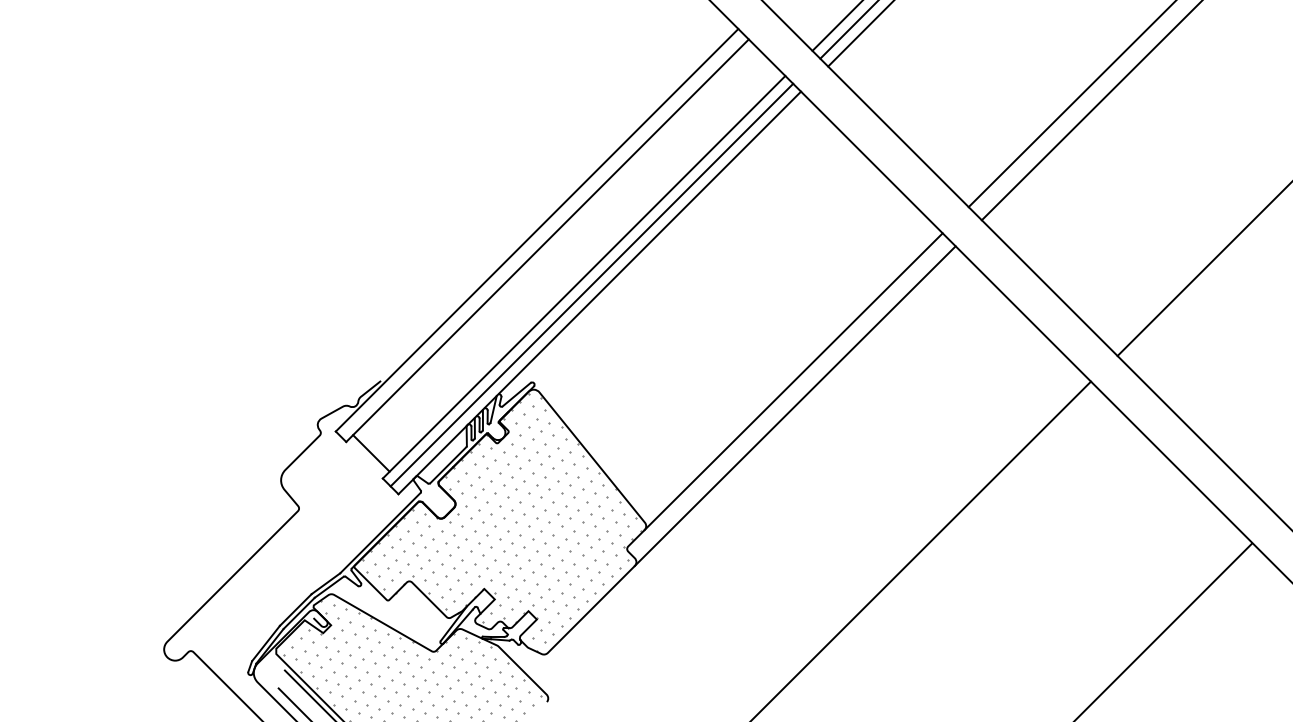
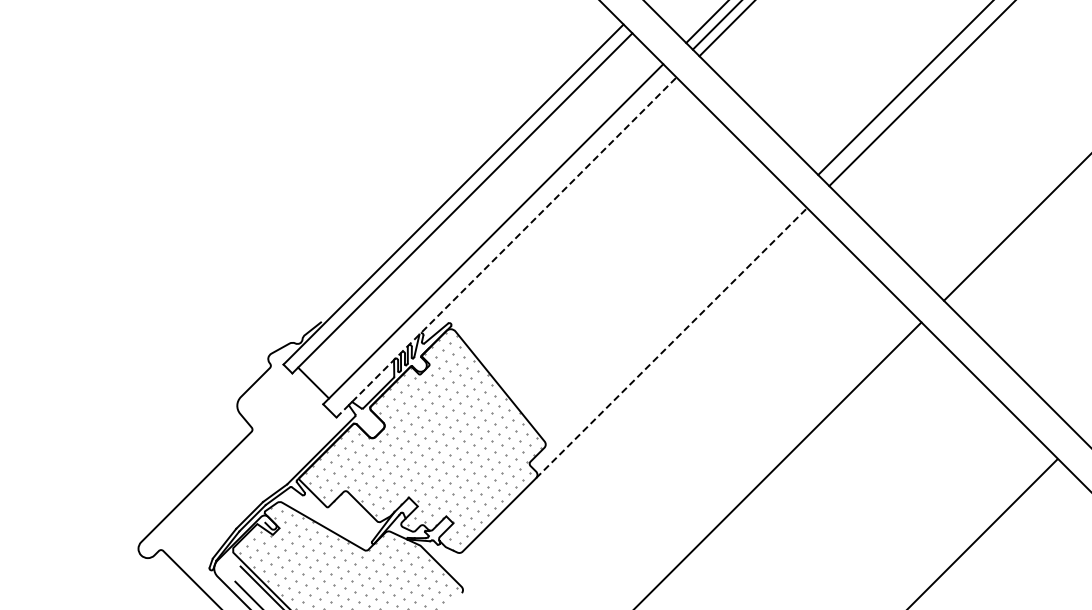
line: (591, 284) -> (499, 240), removed
line: (599, 292) -> (506, 247), solid -> dashed
line: (793, 381) -> (670, 322), removed
line: (796, 405) -> (672, 342), solid -> dashed

